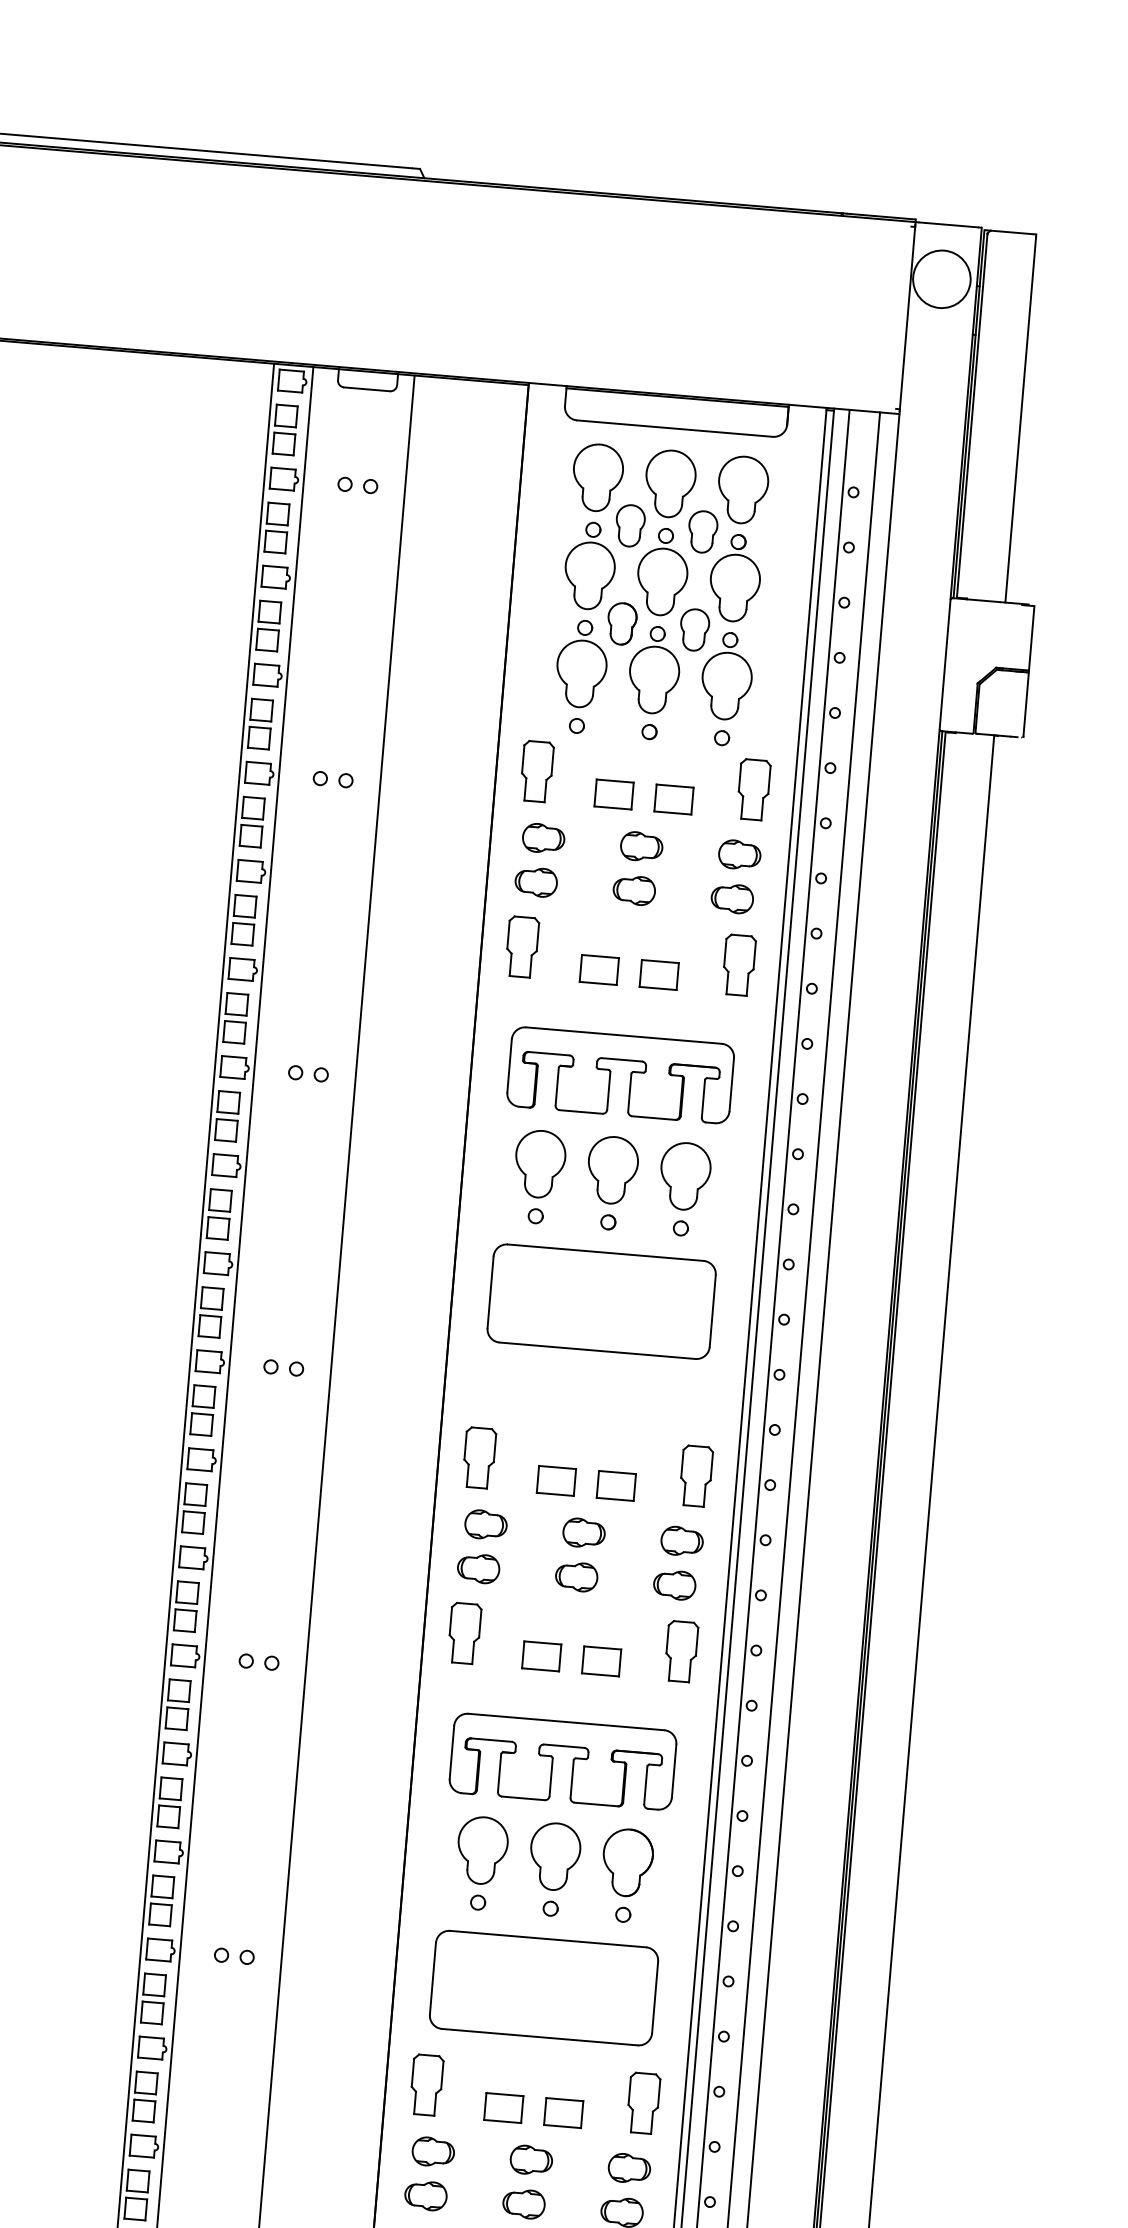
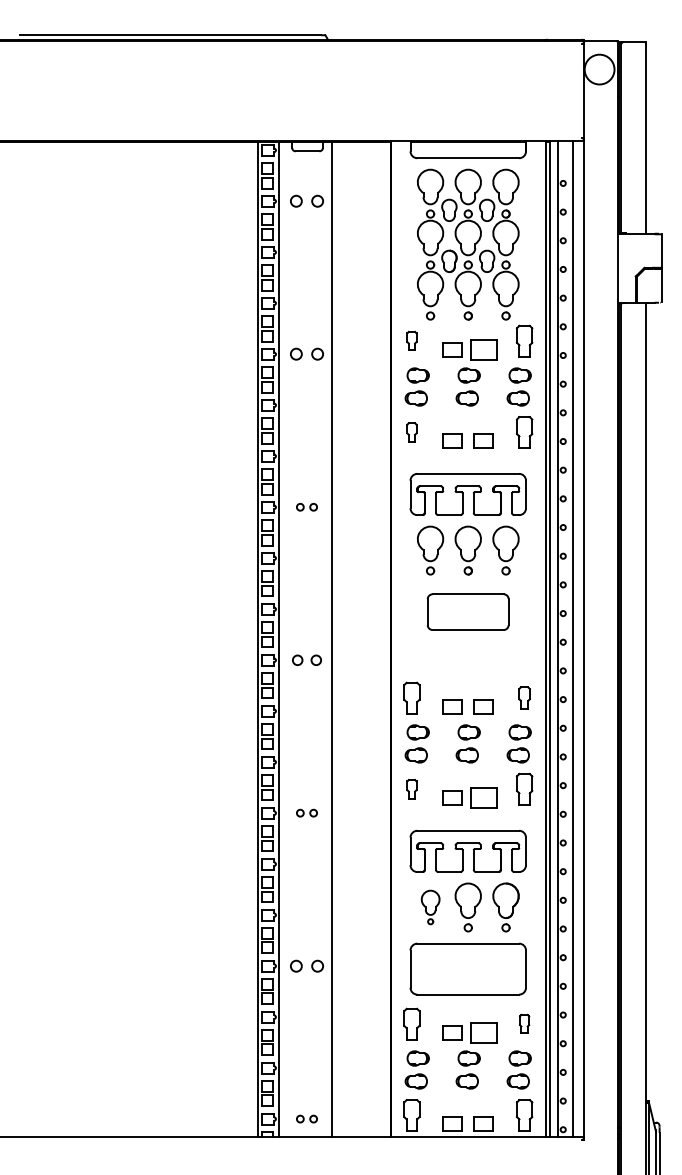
part: (356, 485) -> (306, 201), size x1.6
part: (536, 769) -> (411, 340), size x0.6
part: (332, 779) -> (306, 354), size x1.6
part: (673, 798) -> (483, 349), size x1.4
part: (521, 946) -> (411, 432), size x0.6
part: (600, 1300) -> (467, 611), size x0.7
part: (282, 1366) -> (306, 659), size x1.4
part: (696, 1474) -> (524, 697), size x0.7
part: (464, 1631) -> (411, 788), size x0.6
part: (601, 1660) -> (483, 797), size x1.4
part: (481, 1863) -> (430, 907), size x0.7
part: (233, 1955) -> (306, 965), size x1.6
part: (643, 2101) -> (524, 1023), size x0.6
part: (563, 2112) -> (483, 1032), size x1.4

